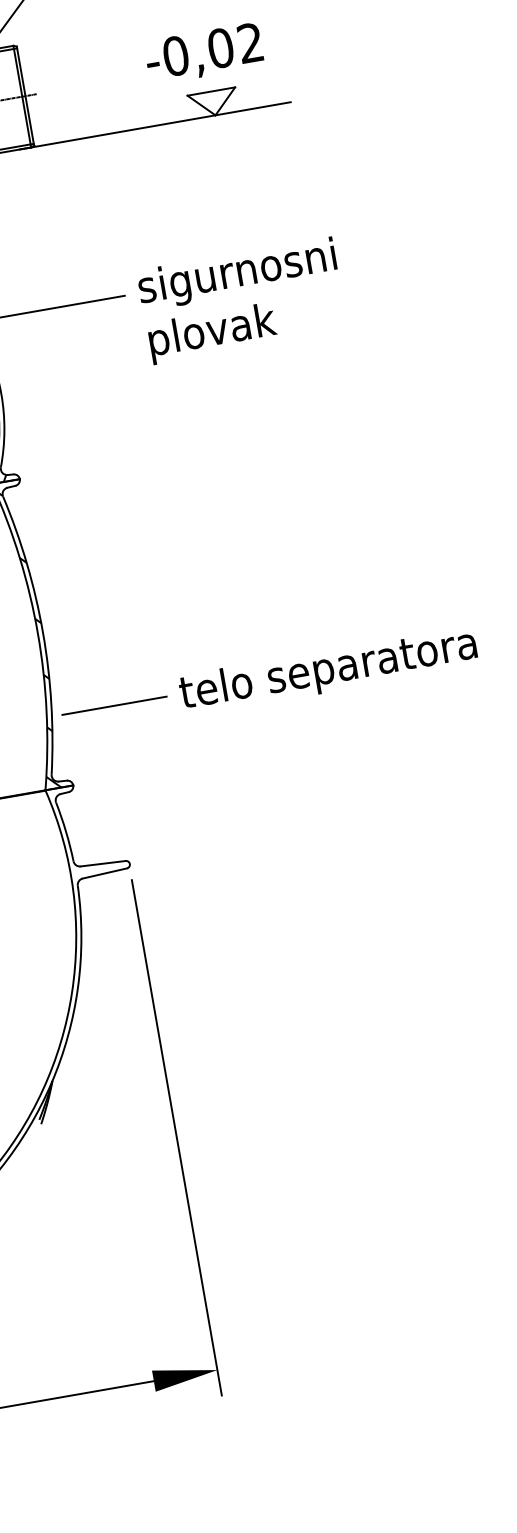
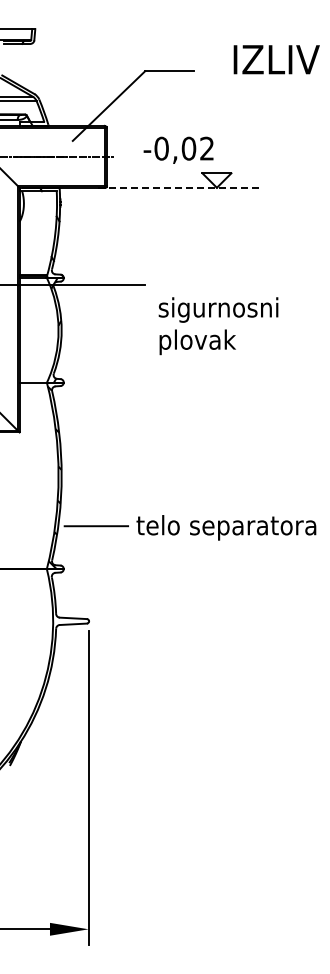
text: (203, 52) -> (178, 149), moved
line: (155, 125) -> (180, 187), solid -> dashed
text: (242, 301) -> (218, 326), moved

